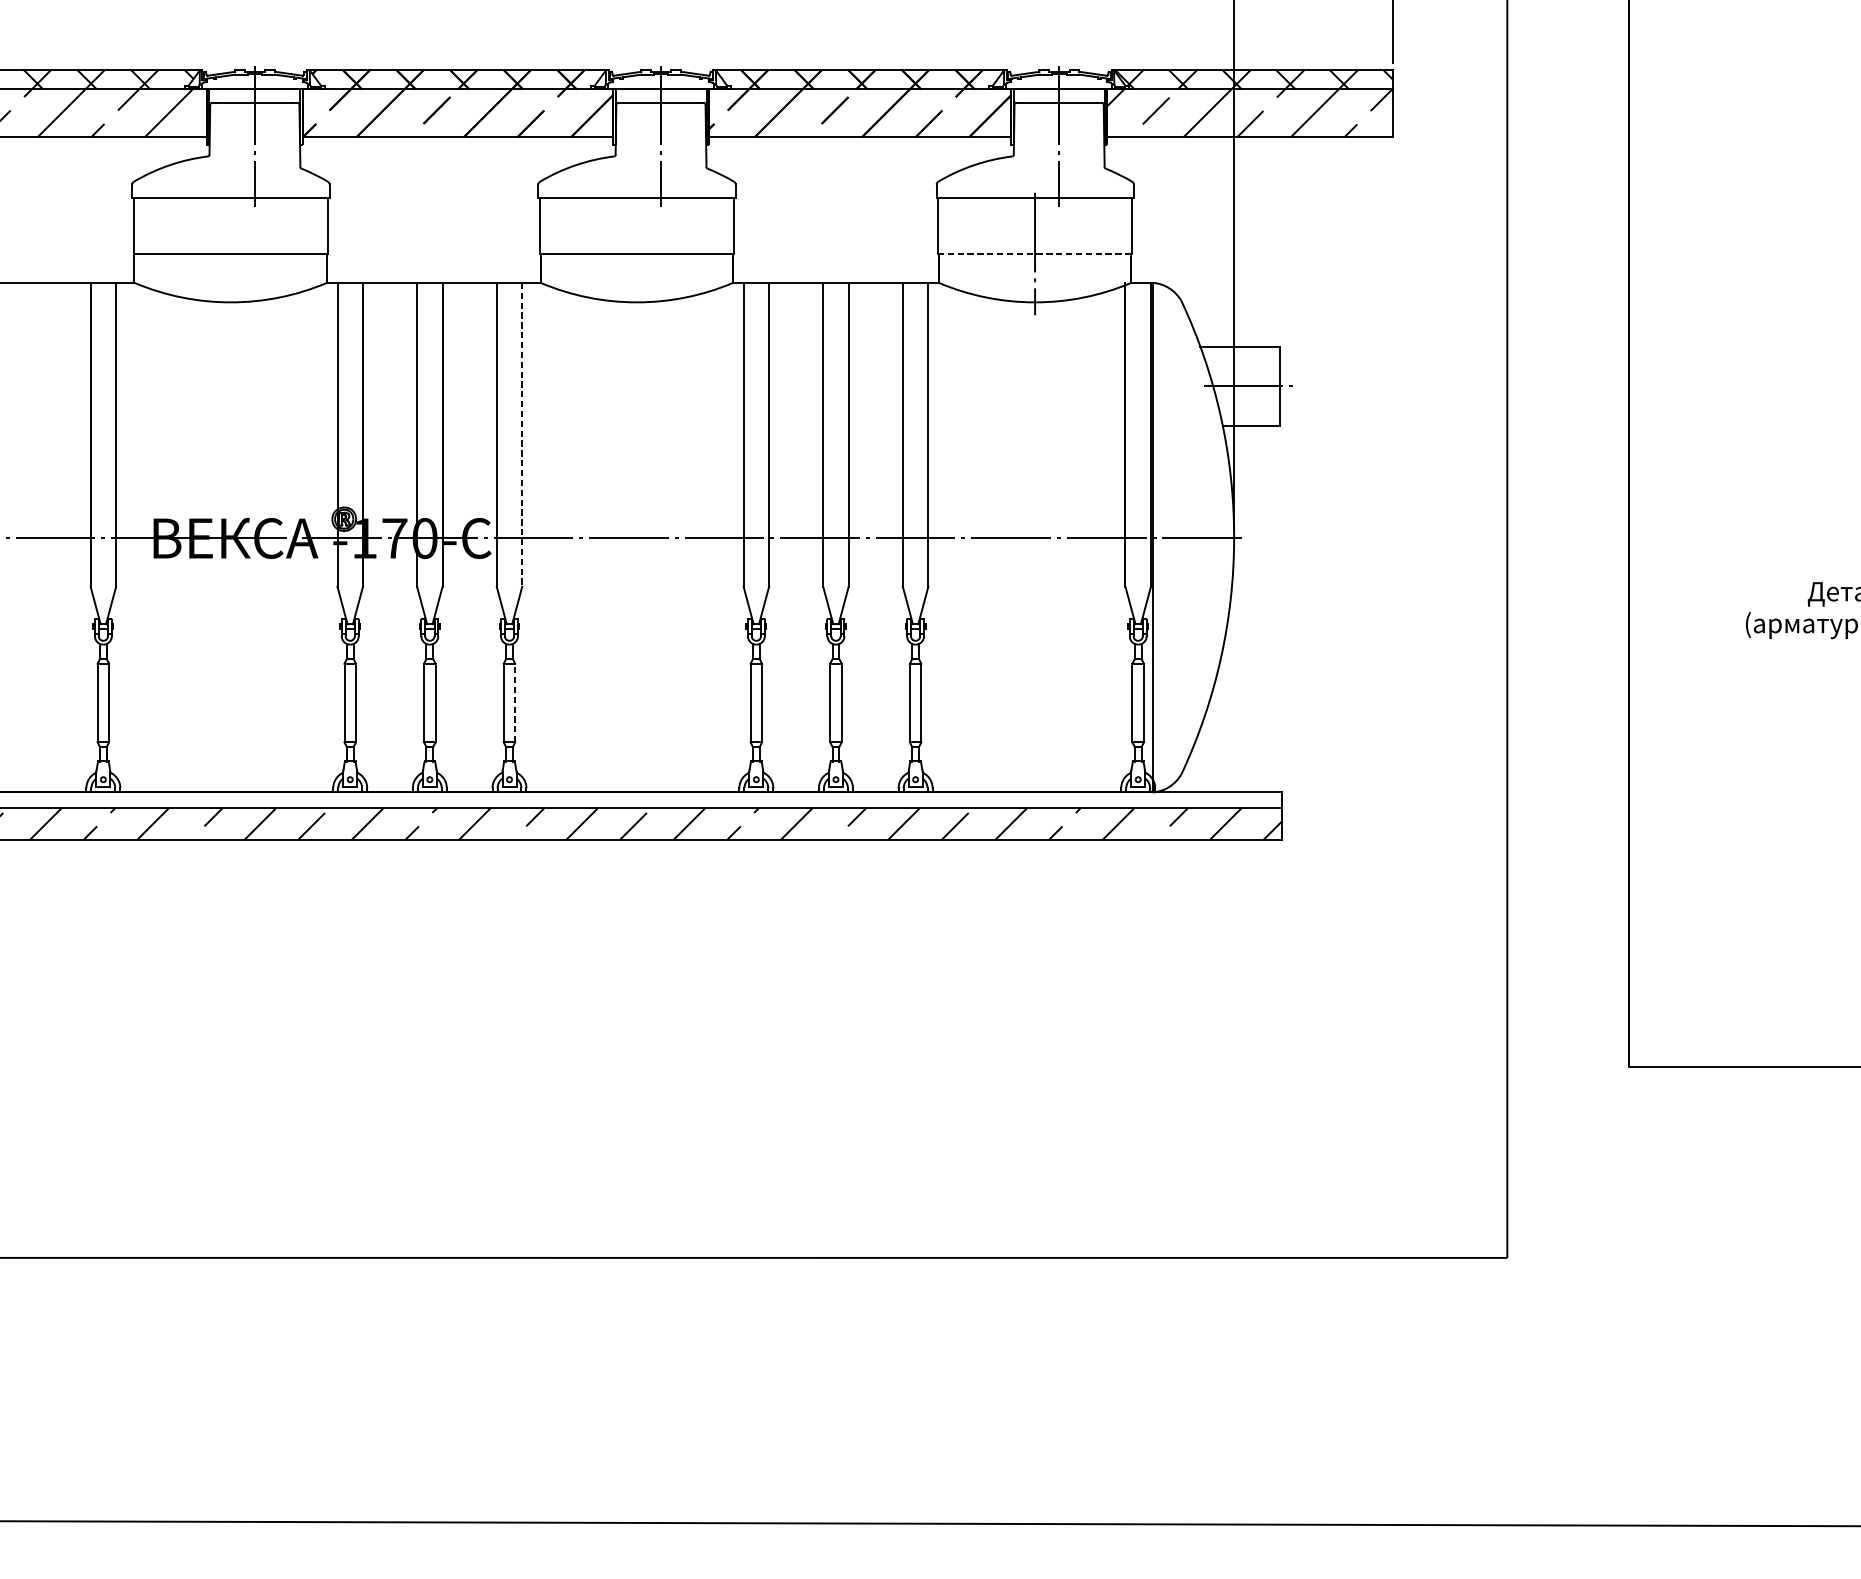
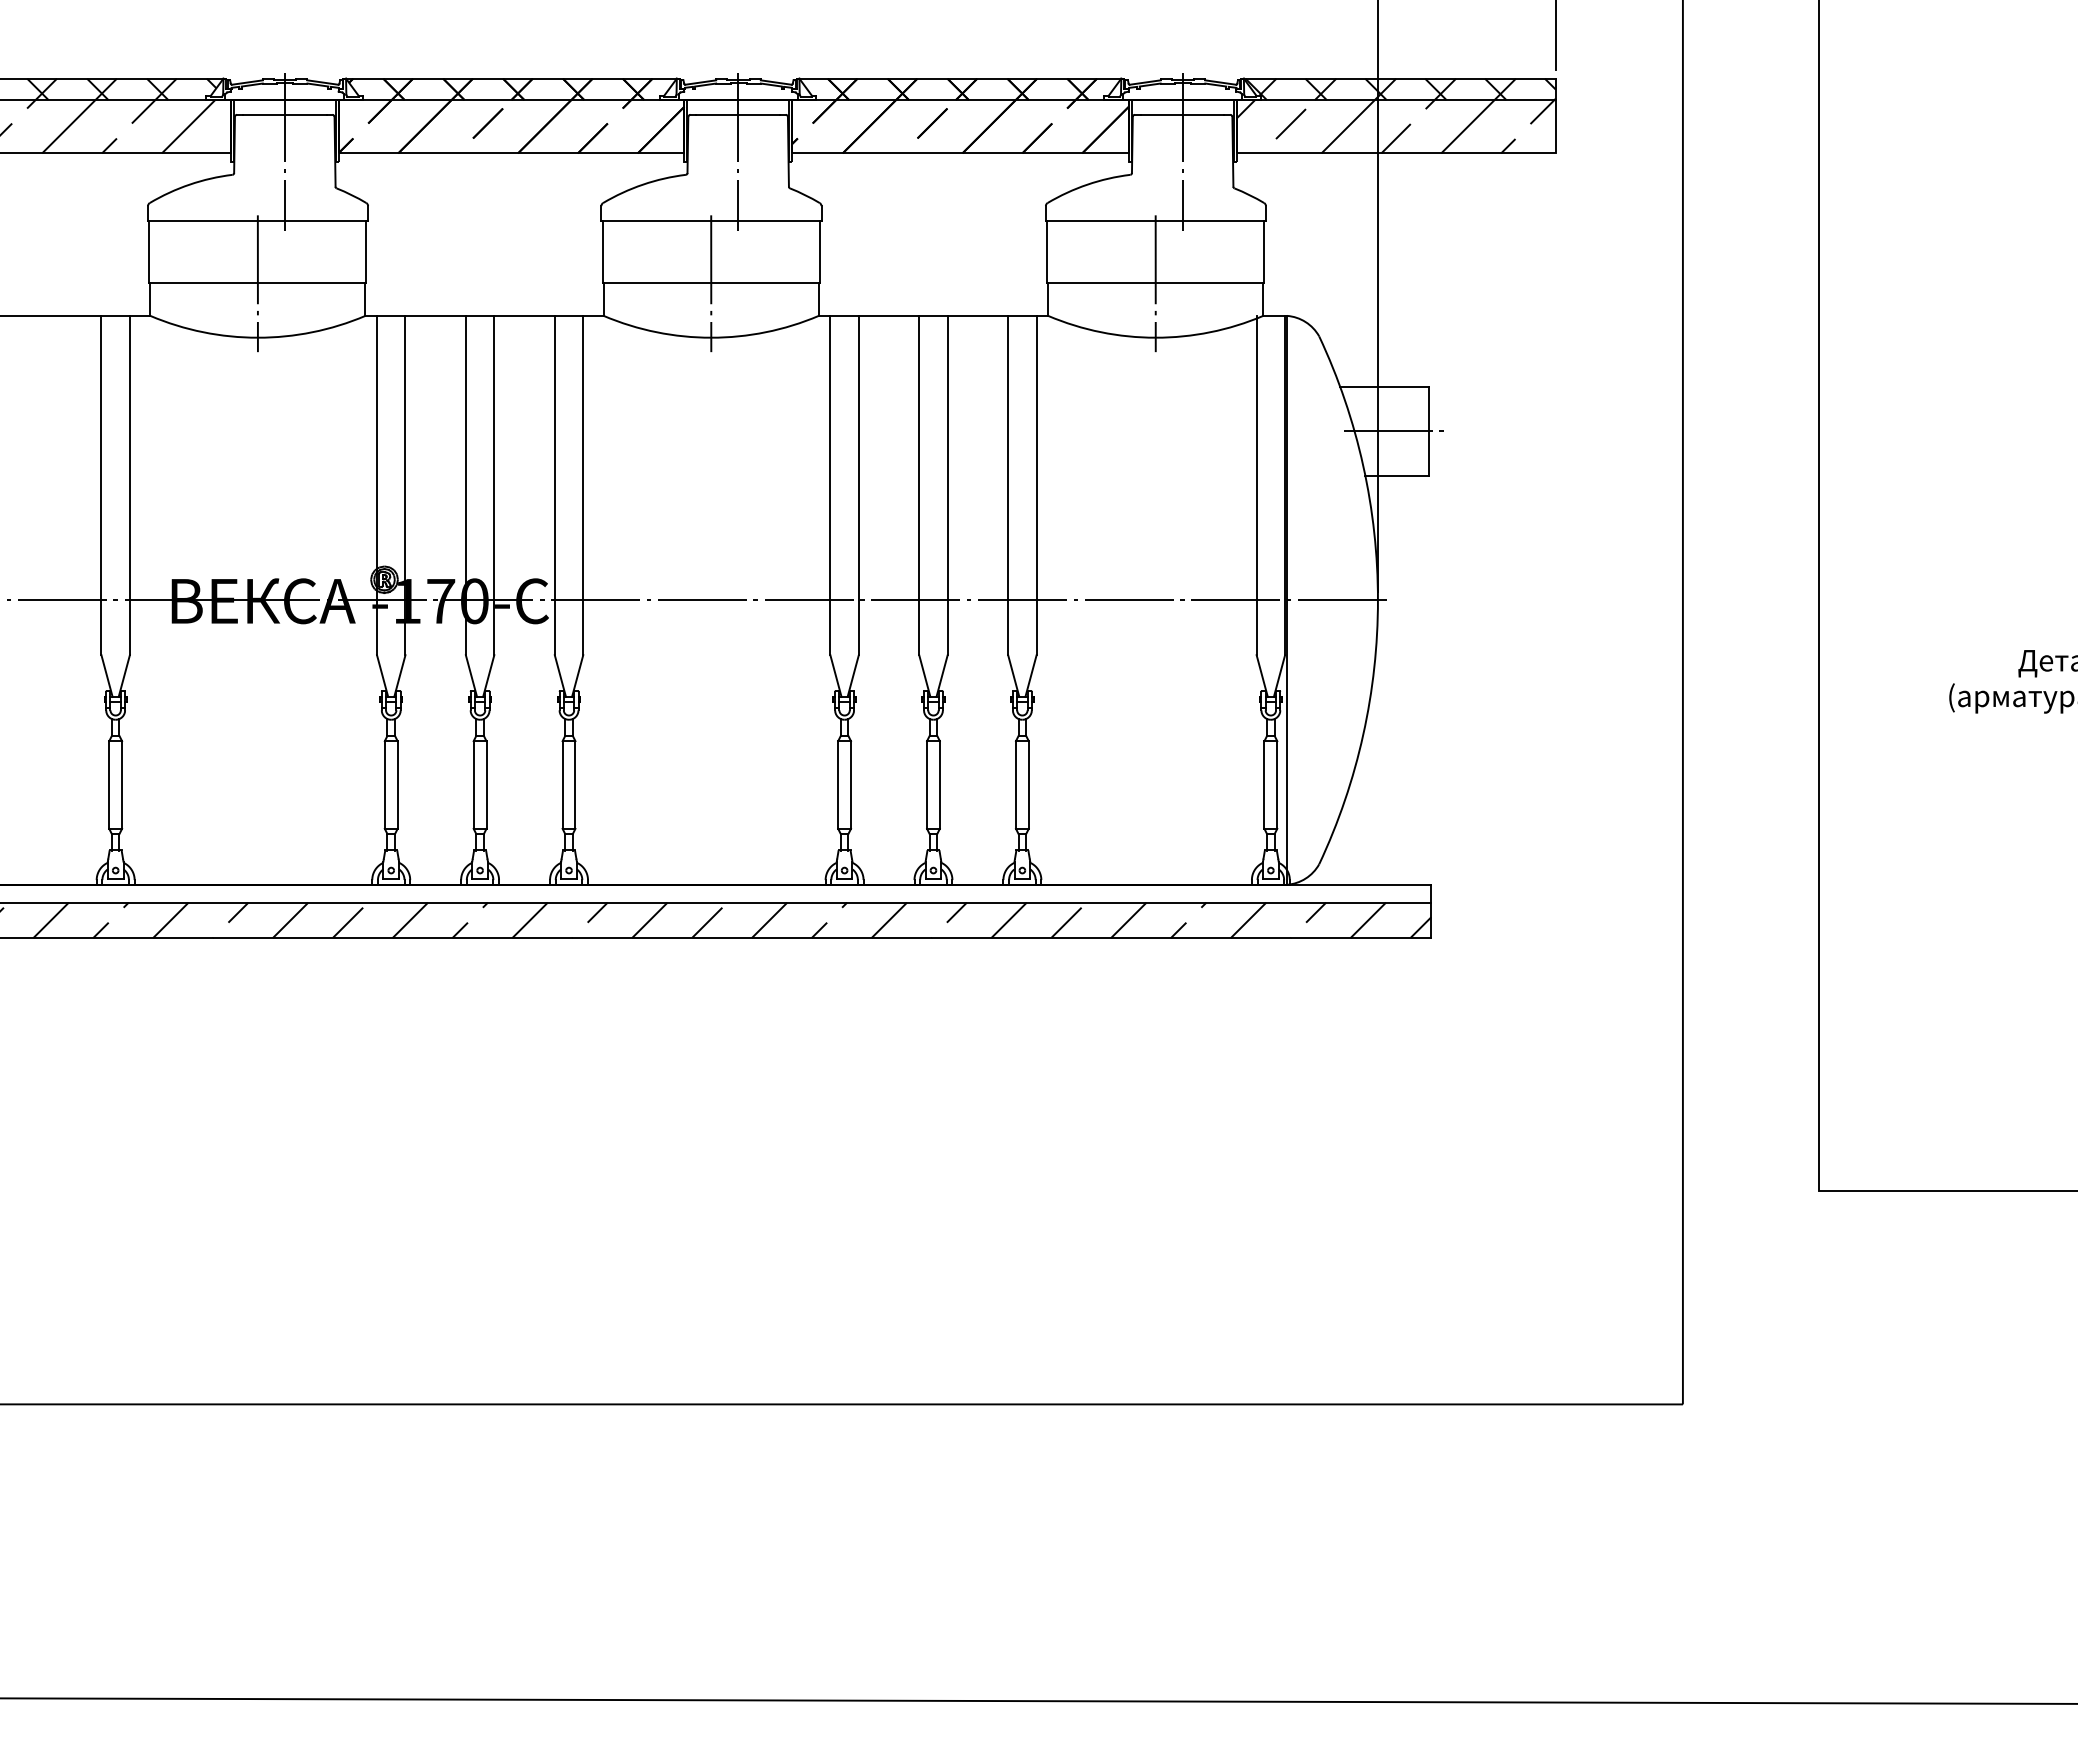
line: (230, 253) -> (257, 283), added
line: (637, 253) -> (711, 283), added
line: (1035, 253) -> (1156, 283), dashed -> solid
line: (522, 434) -> (583, 485), dashed -> solid
line: (515, 703) -> (575, 785), dashed -> solid

